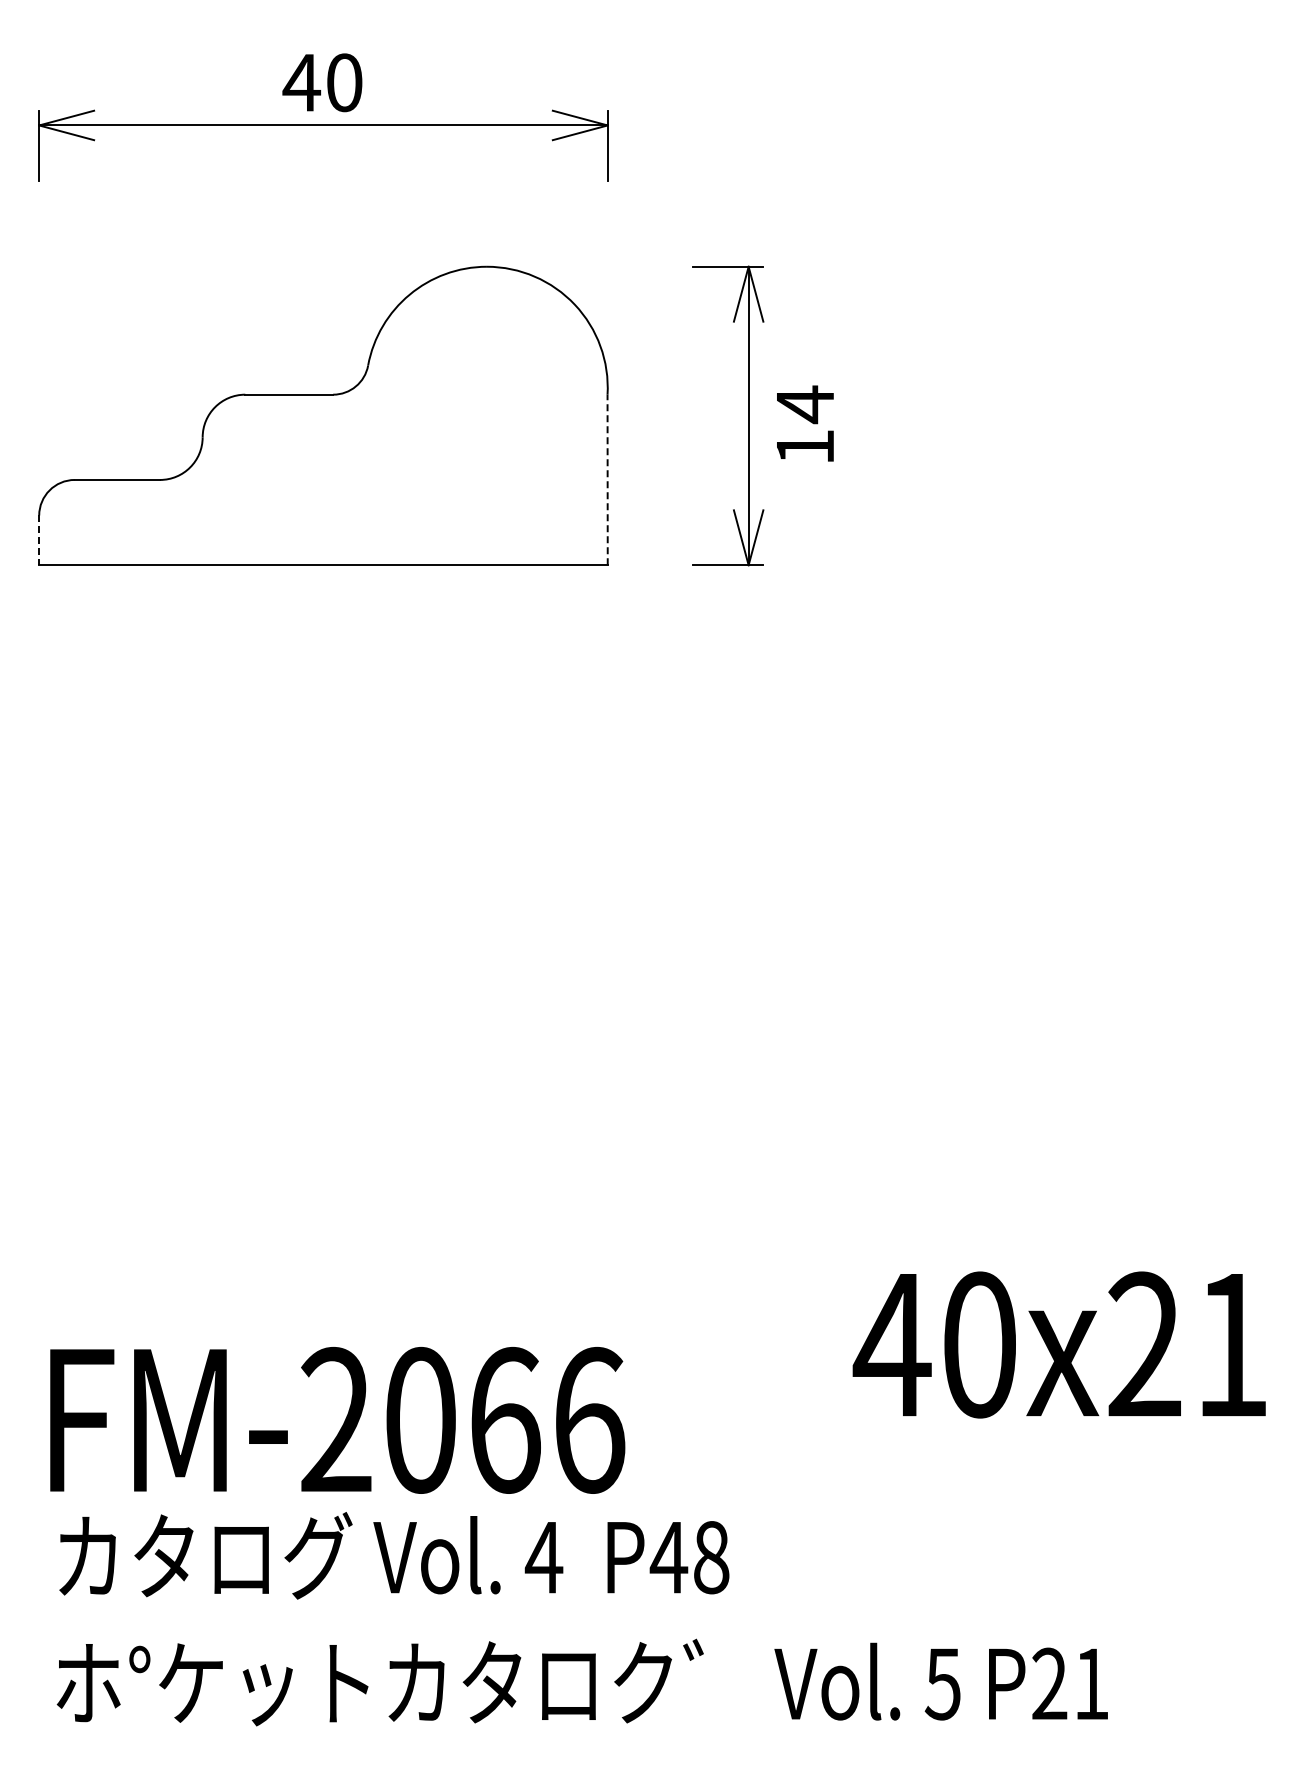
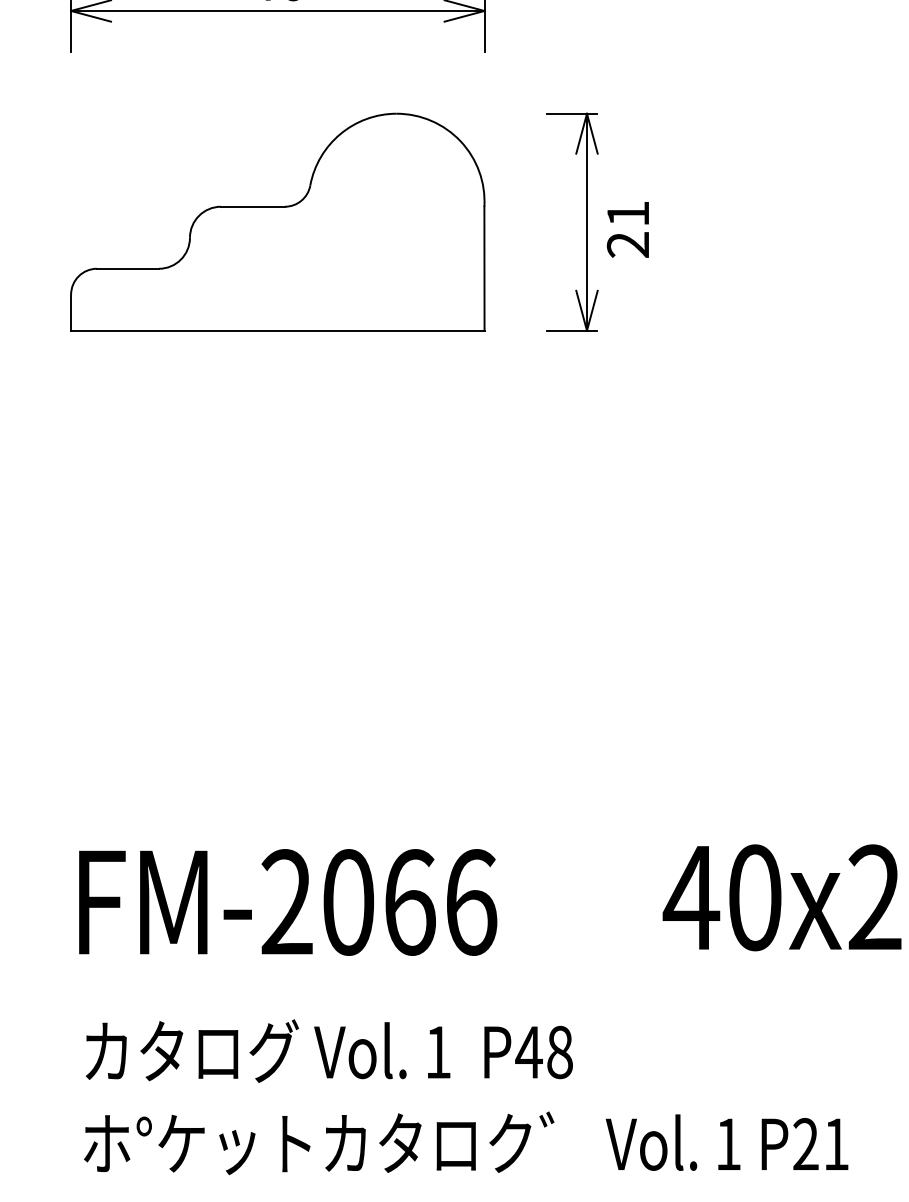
text: (804, 424) -> (627, 228), 14 -> 21
line: (607, 479) -> (484, 268), dashed -> solid
line: (39, 540) -> (71, 312), dashed -> solid
text: (337, 1420) -> (288, 902), moved
text: (543, 1557) -> (437, 1052), 4 -> 1
text: (942, 1684) -> (727, 1144), 5 -> 1

